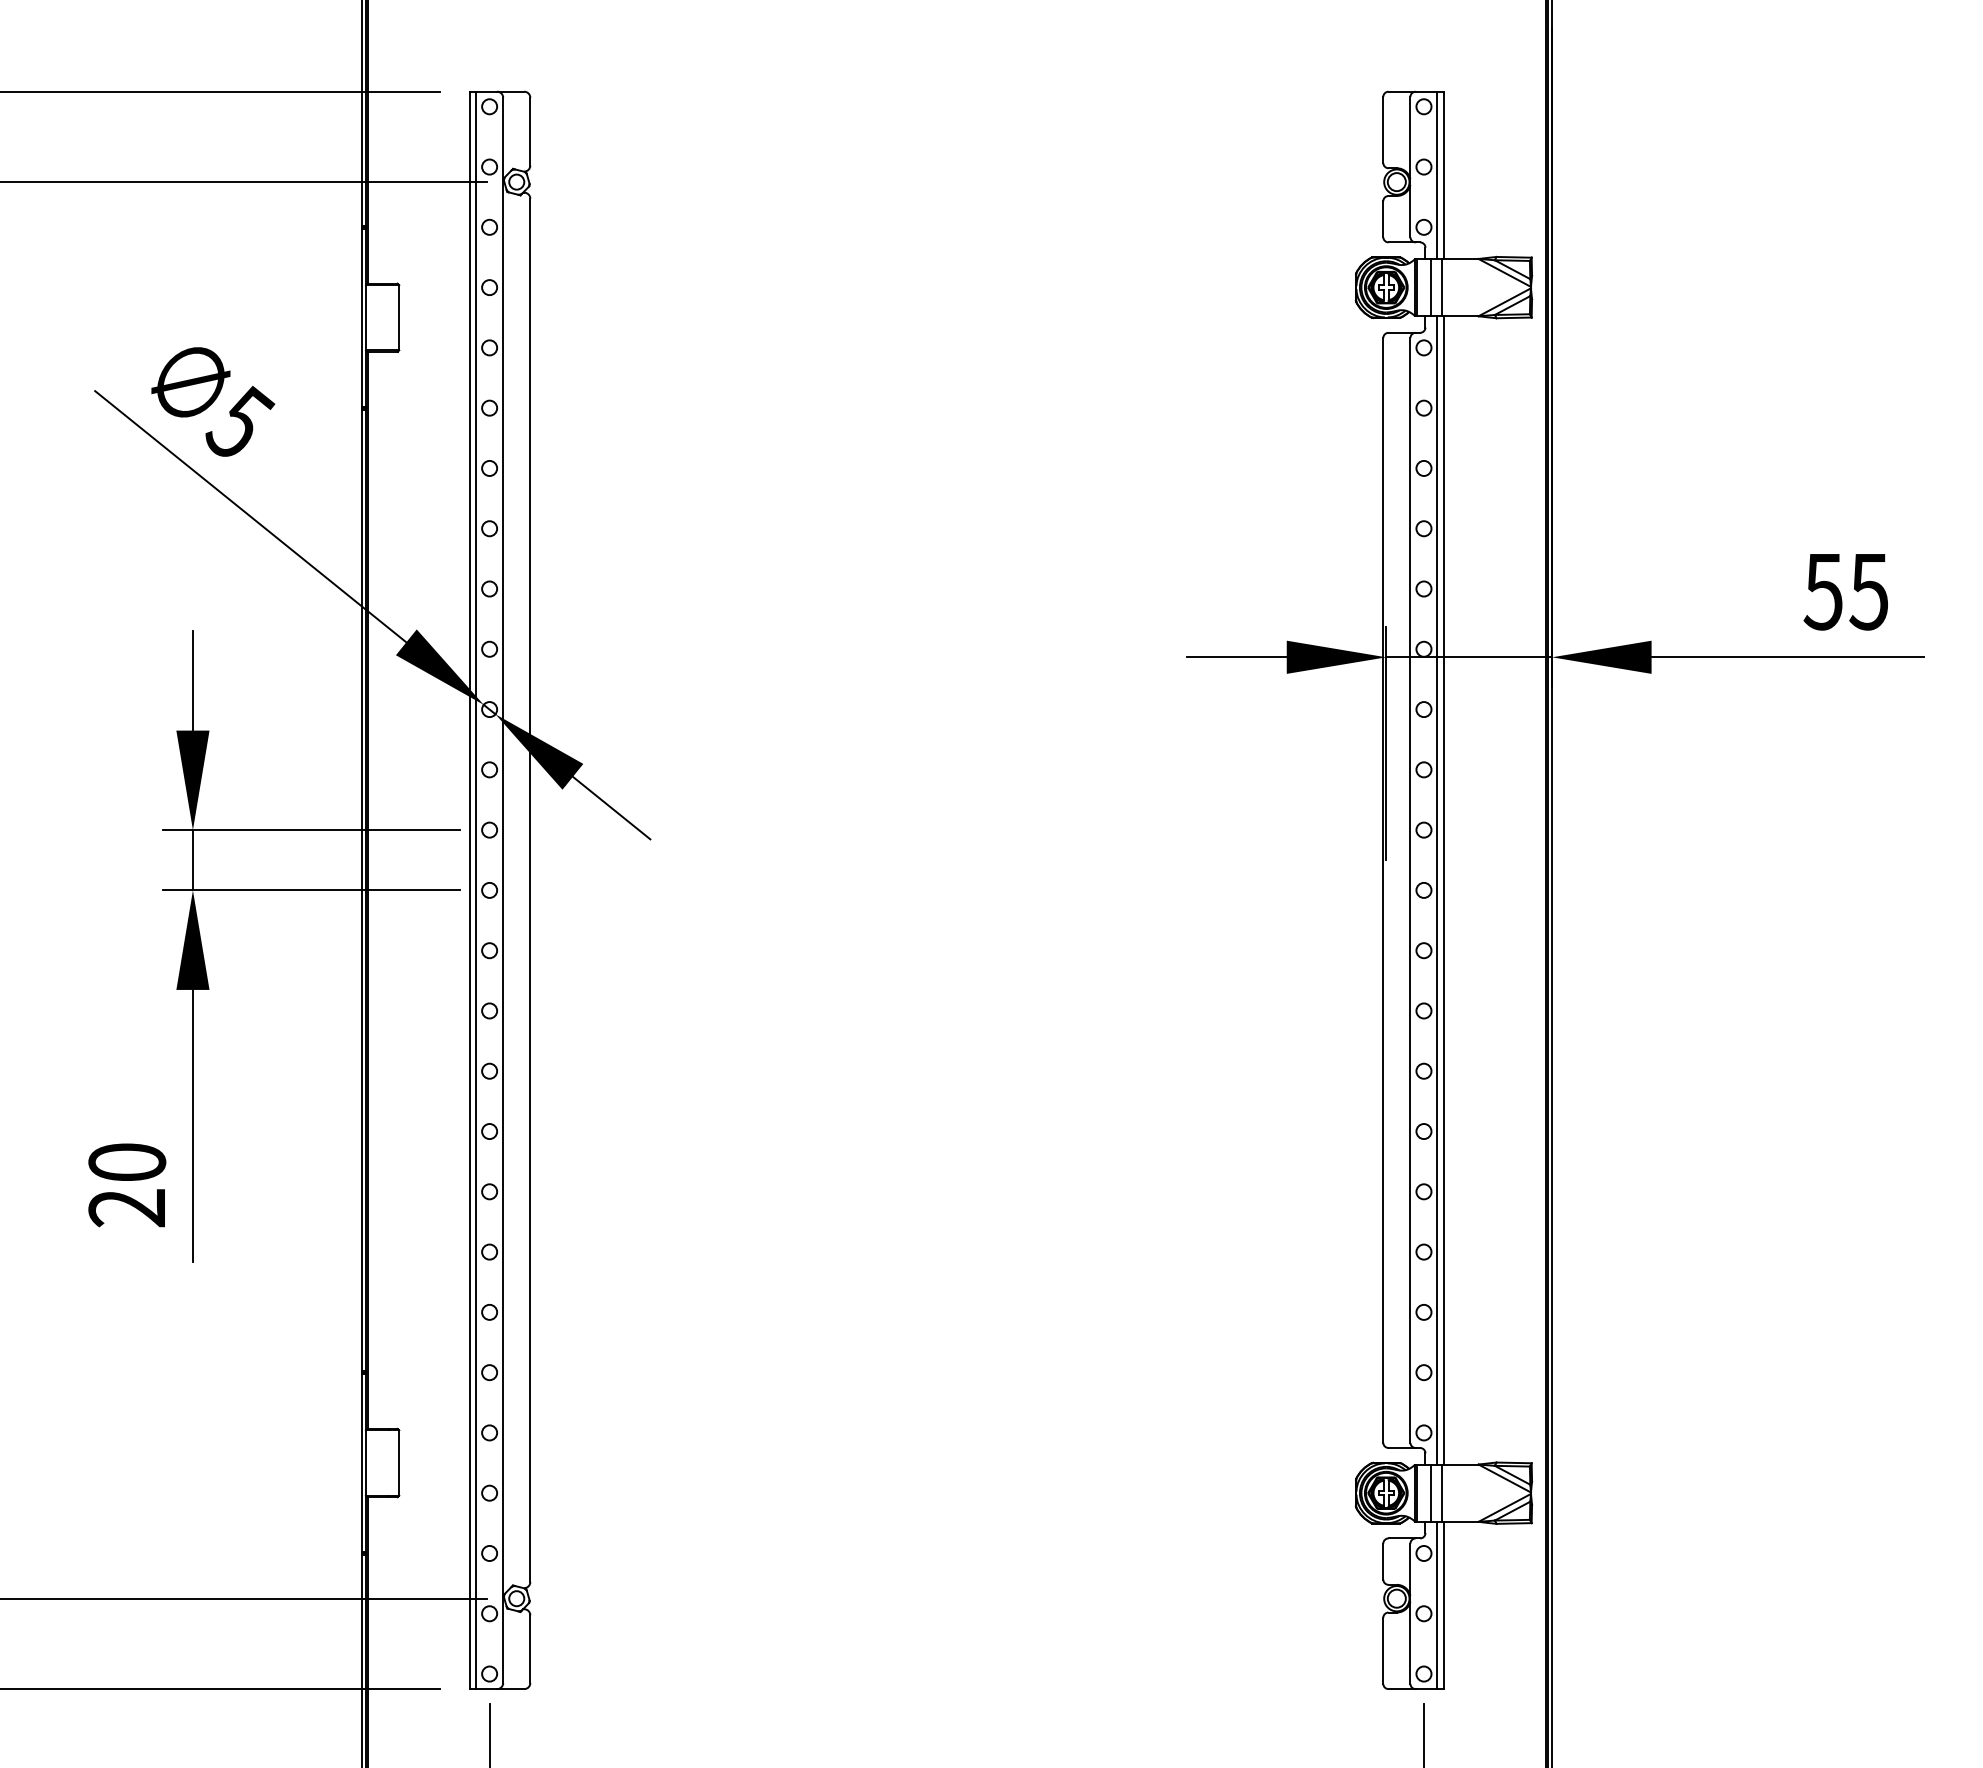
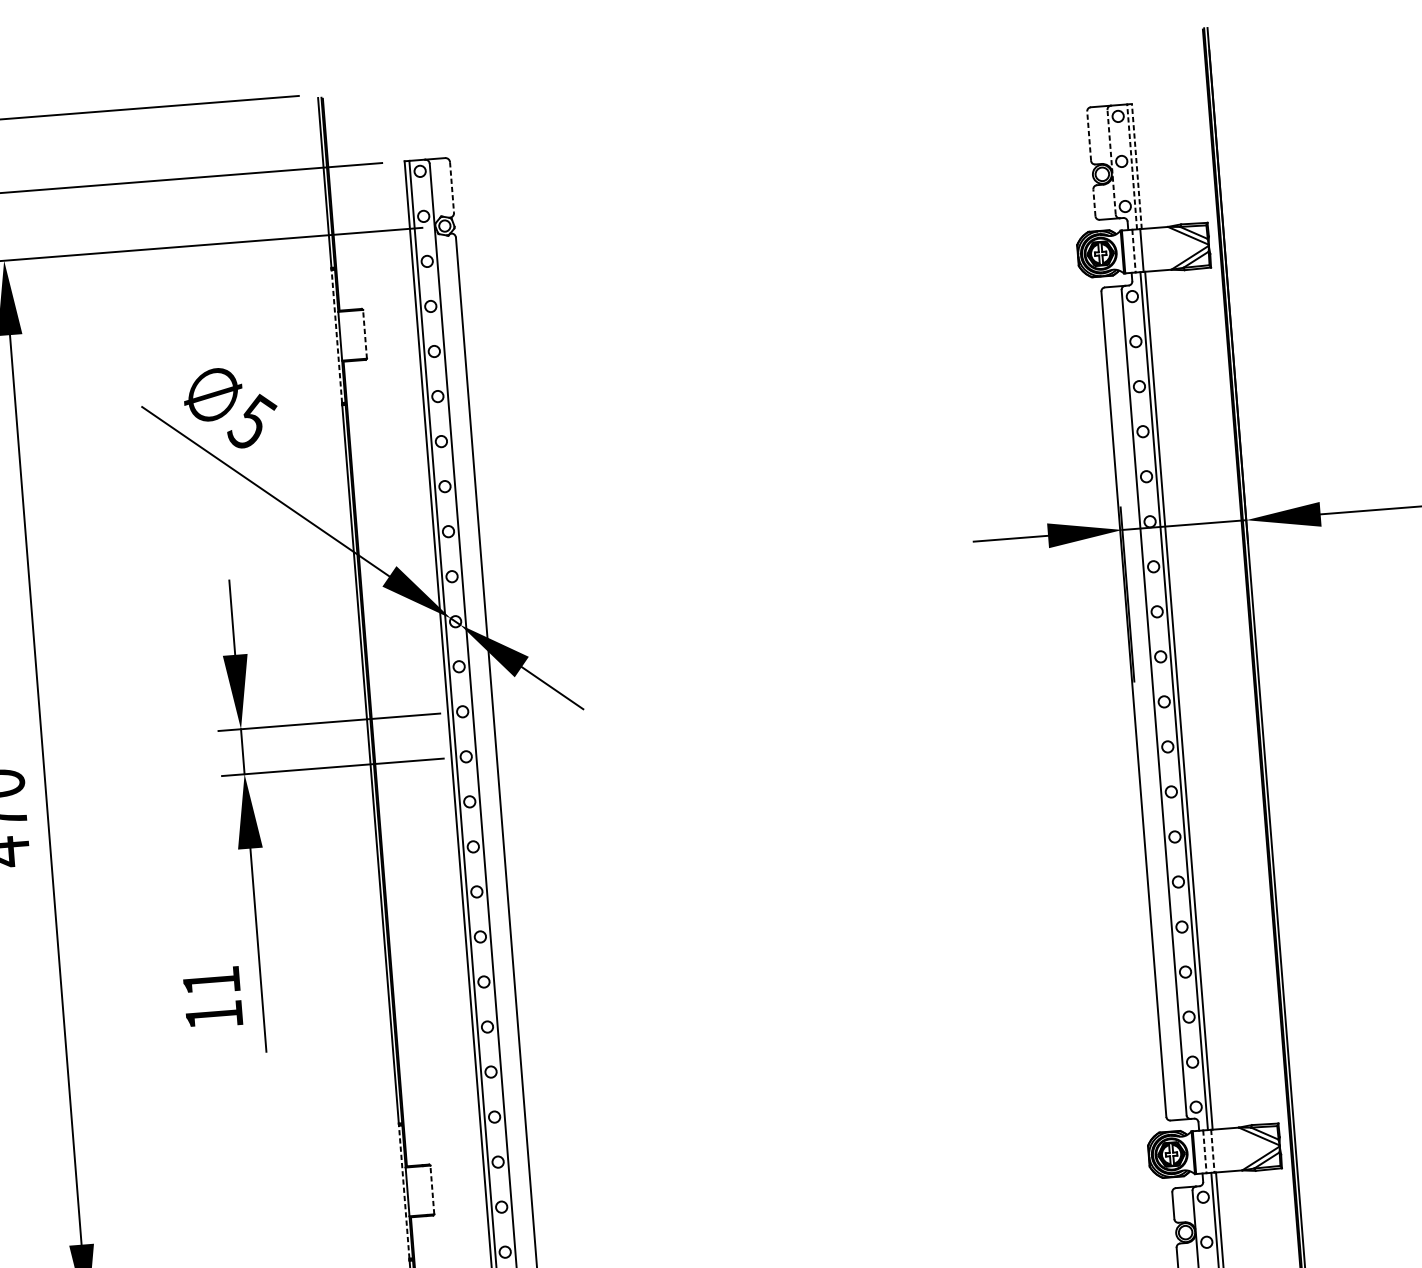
line: (1383, 129) -> (1089, 135), solid -> dashed
line: (530, 131) -> (452, 187), solid -> dashed
line: (1410, 166) -> (1111, 161), solid -> dashed
line: (1437, 175) -> (1132, 166), solid -> dashed
line: (1443, 175) -> (1136, 166), solid -> dashed
line: (1383, 219) -> (1094, 203), solid -> dashed
line: (1430, 287) -> (1133, 251), solid -> dashed
line: (361, 317) -> (336, 336), solid -> dashed
line: (399, 317) -> (365, 334), solid -> dashed
text: (127, 1185) -> (213, 998), 20 -> 11
line: (361, 1463) -> (404, 1192), solid -> dashed
line: (399, 1463) -> (432, 1190), solid -> dashed
line: (1430, 1493) -> (1204, 1152), solid -> dashed
line: (1441, 1493) -> (1212, 1151), solid -> dashed

